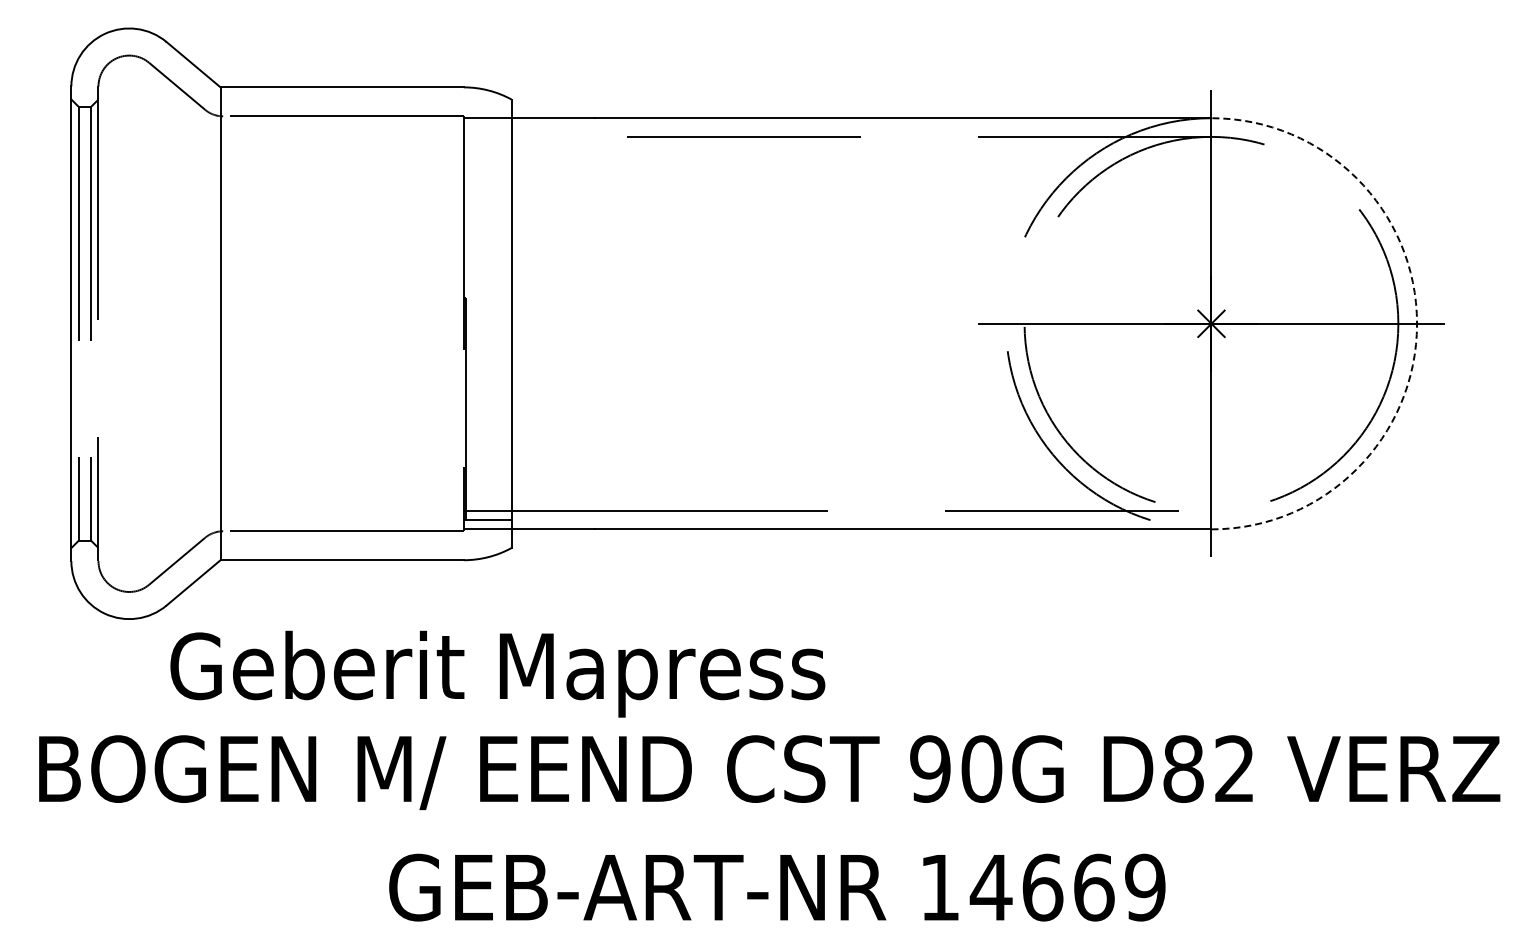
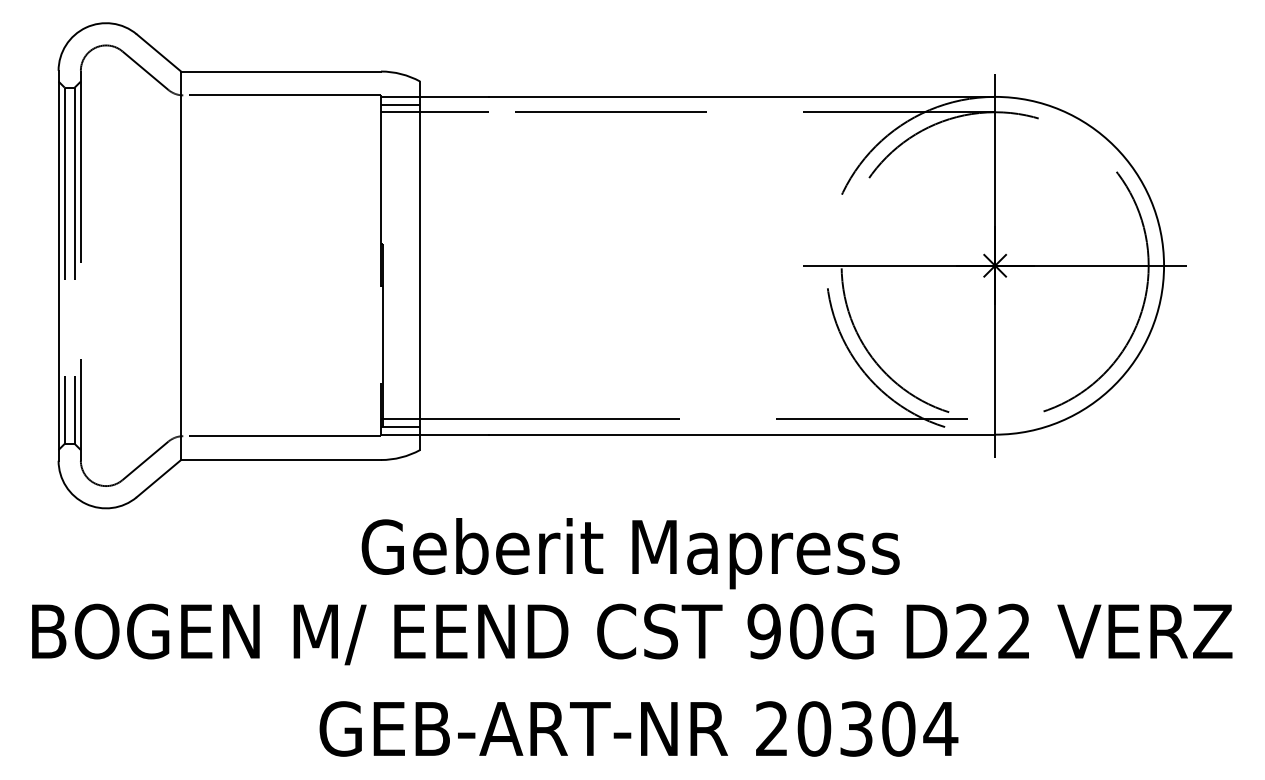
line: (487, 127) -> (400, 104), added
line: (528, 136) -> (434, 111), added
arc: (1417, 323) -> (1164, 265), dashed -> solid
text: (497, 673) -> (630, 553), moved
text: (1183, 768) -> (972, 631), D82 -> D22
text: (1043, 887) -> (857, 728), 14669 -> 20304

